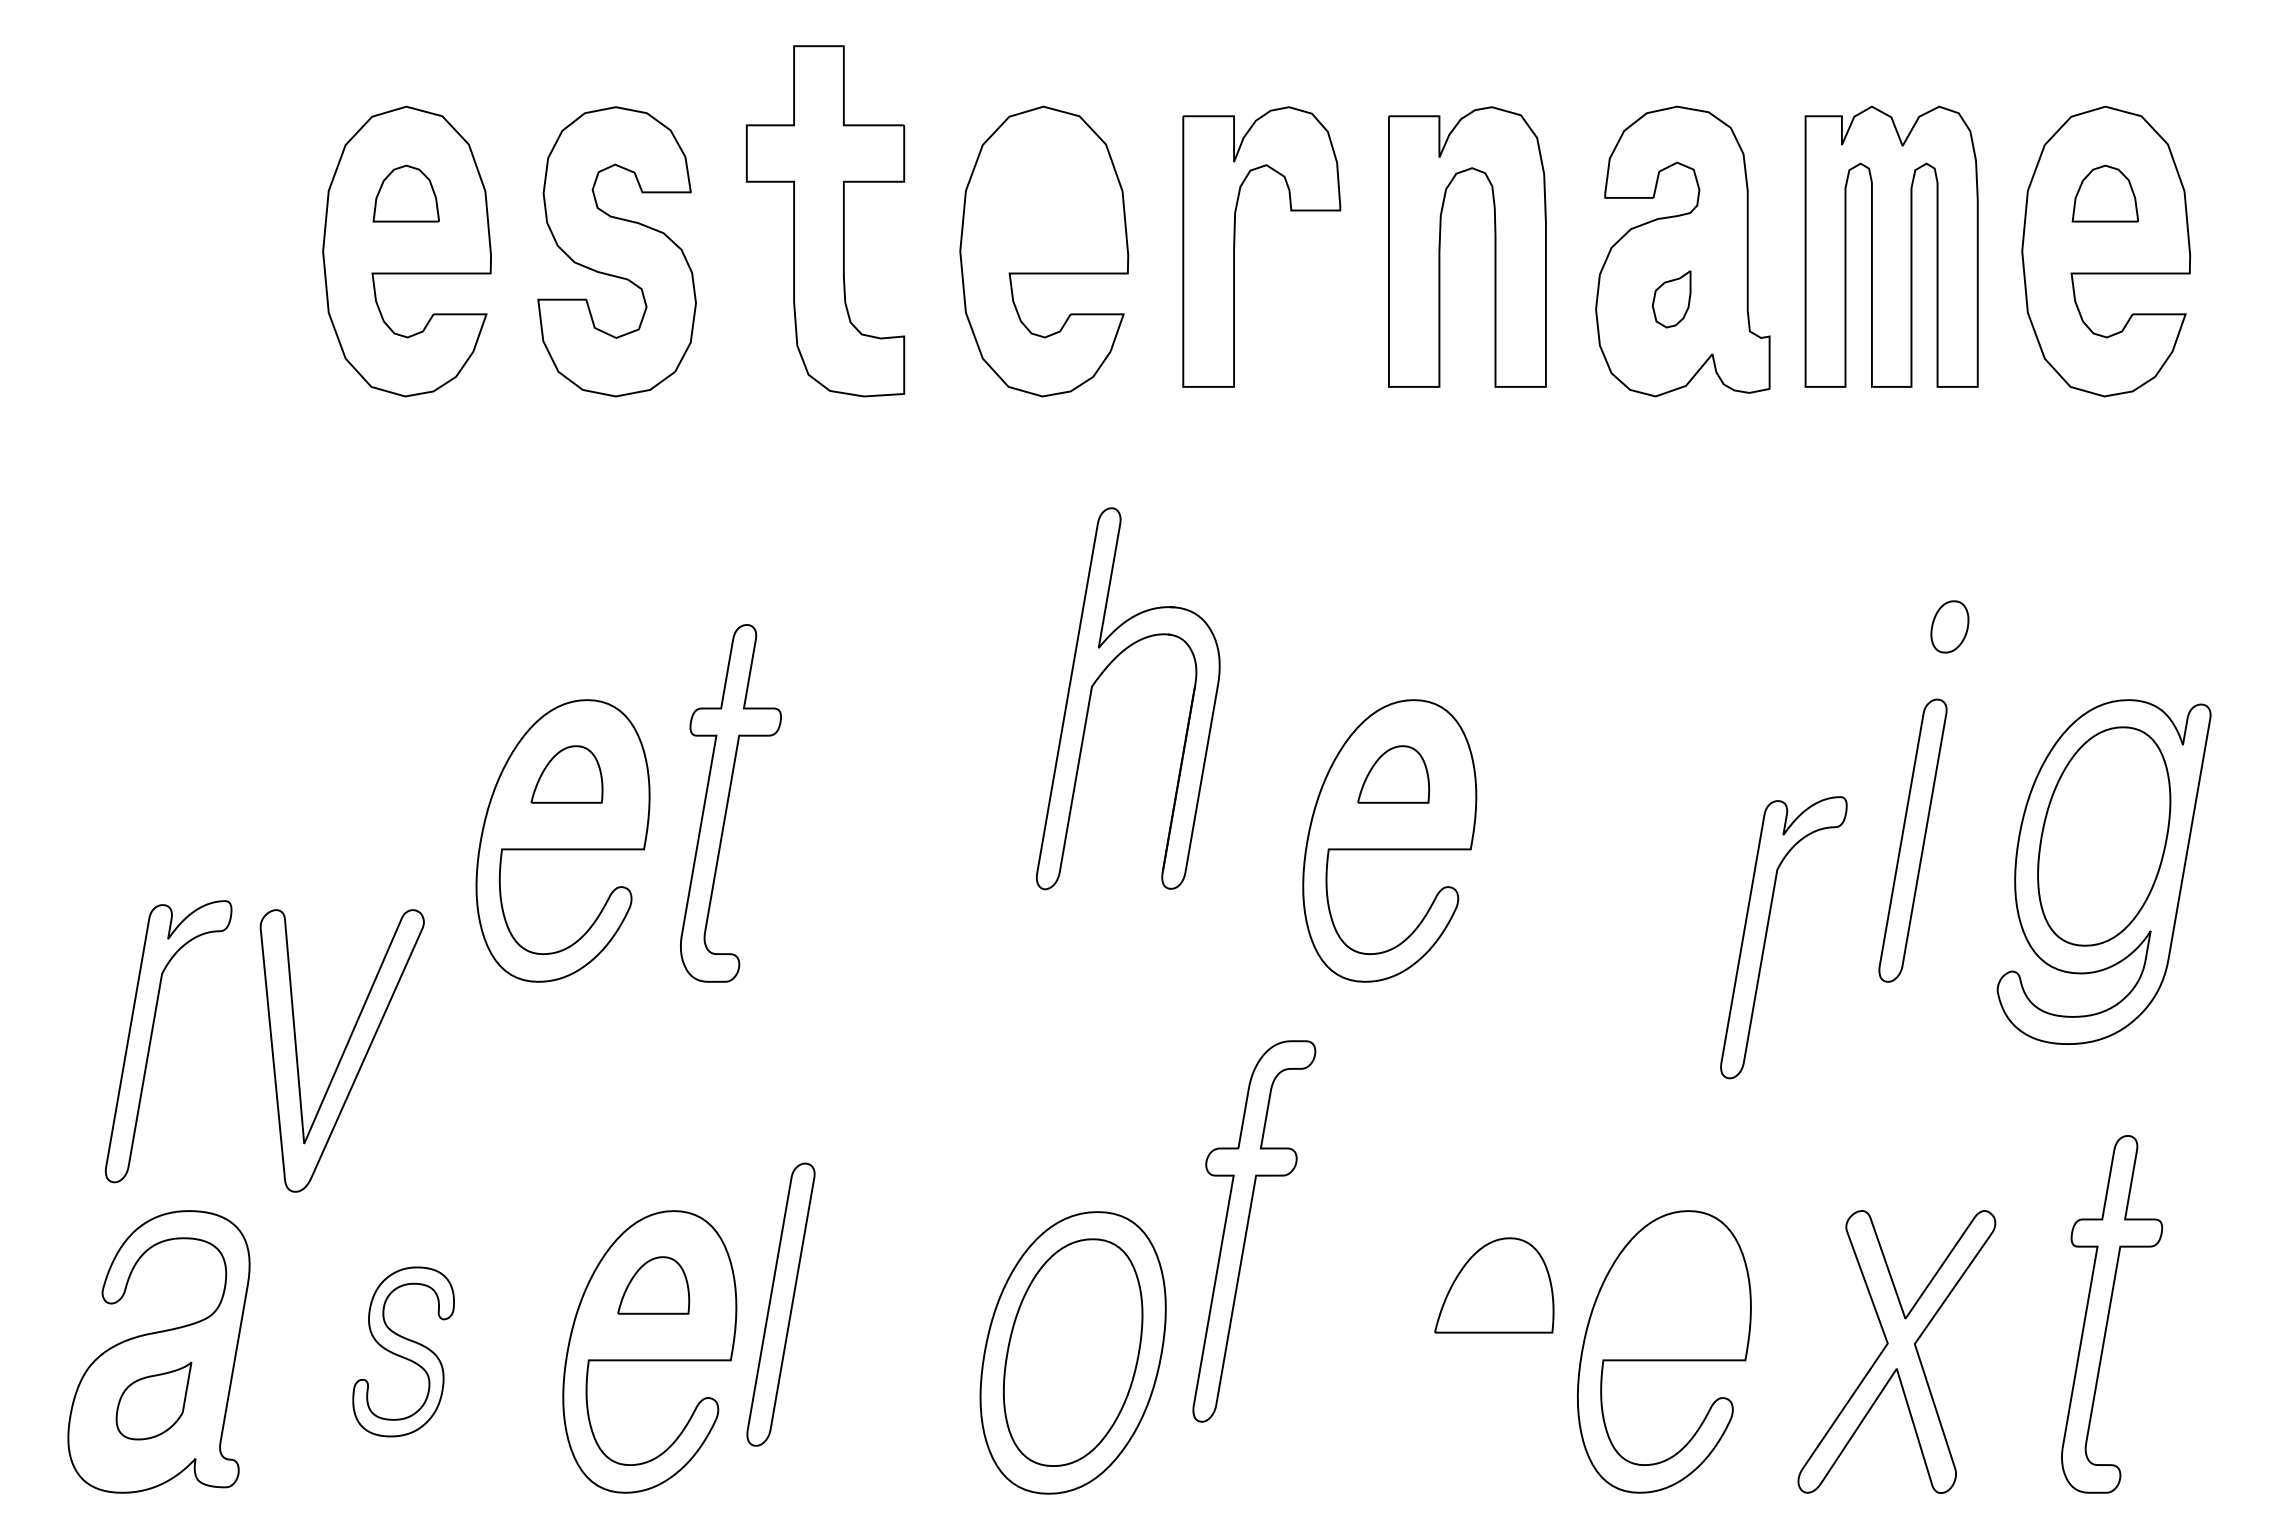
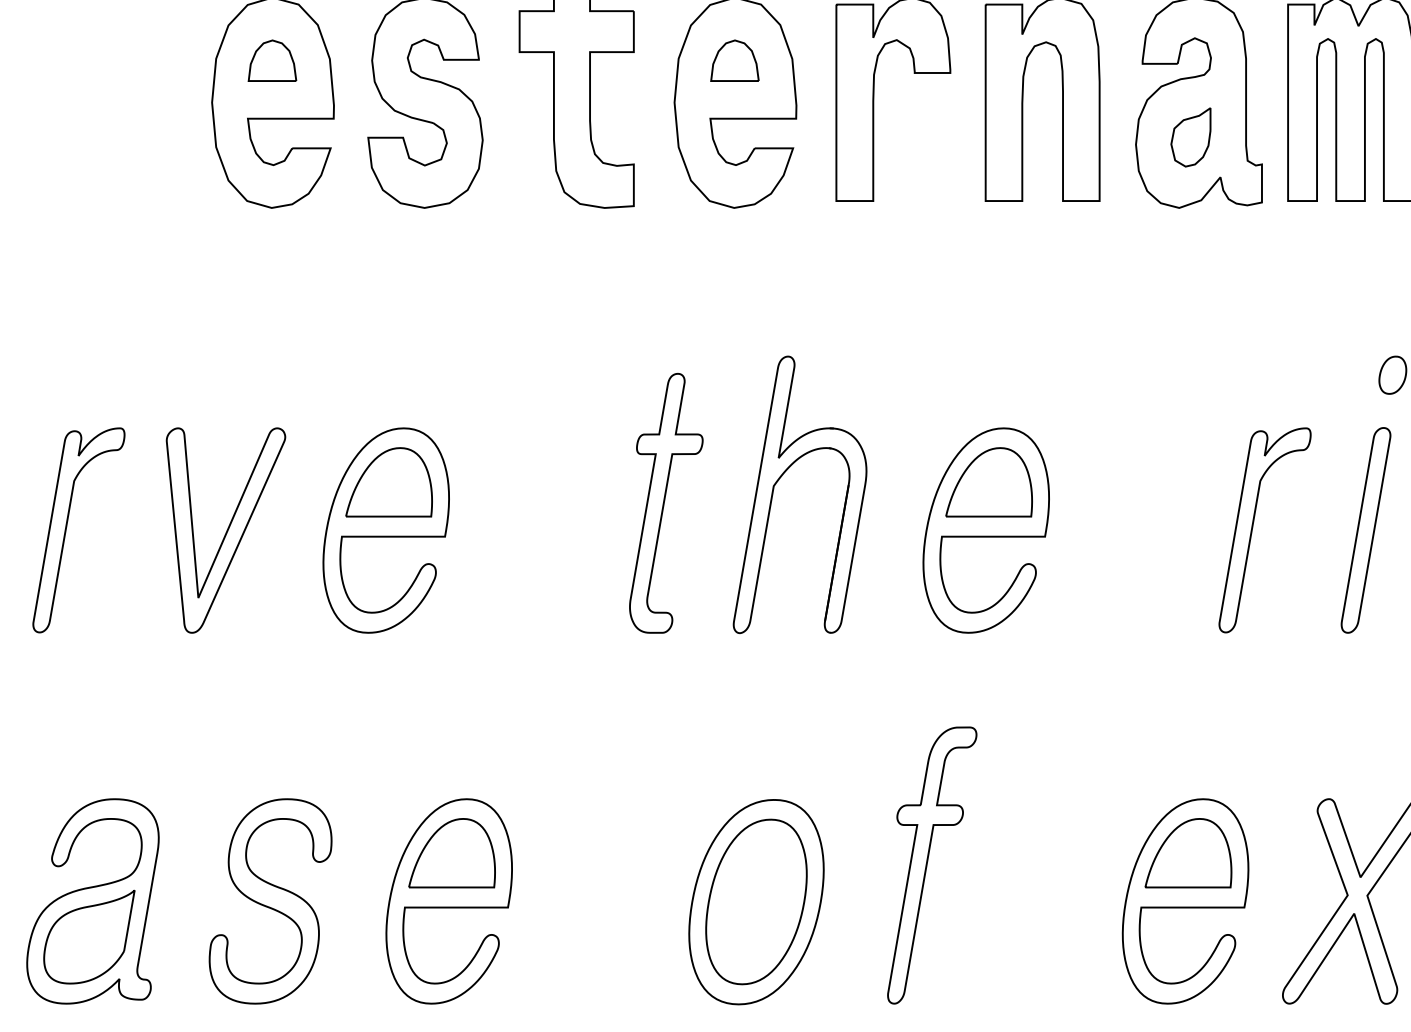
part: (1043, 193) -> (734, 60), added
part: (1671, 299) -> (1190, 137), size x1.43
part: (1099, 678) -> (779, 480), moved
part: (566, 774) -> (388, 482), size x1.67
part: (1393, 774) -> (988, 482), size x1.67
part: (730, 803) -> (666, 503), moved
part: (1767, 933) -> (1253, 527), moved
part: (152, 1036) -> (67, 526), moved
part: (341, 1050) -> (225, 530), moved
part: (1247, 1231) -> (927, 865), moved
part: (653, 1285) -> (451, 853), size x1.67
part: (1494, 1285) -> (1188, 853), moved
part: (780, 1304) -> (544, 867), removed
part: (403, 1351) -> (270, 901), size x1.67
part: (153, 1400) -> (88, 936), size x1.67

